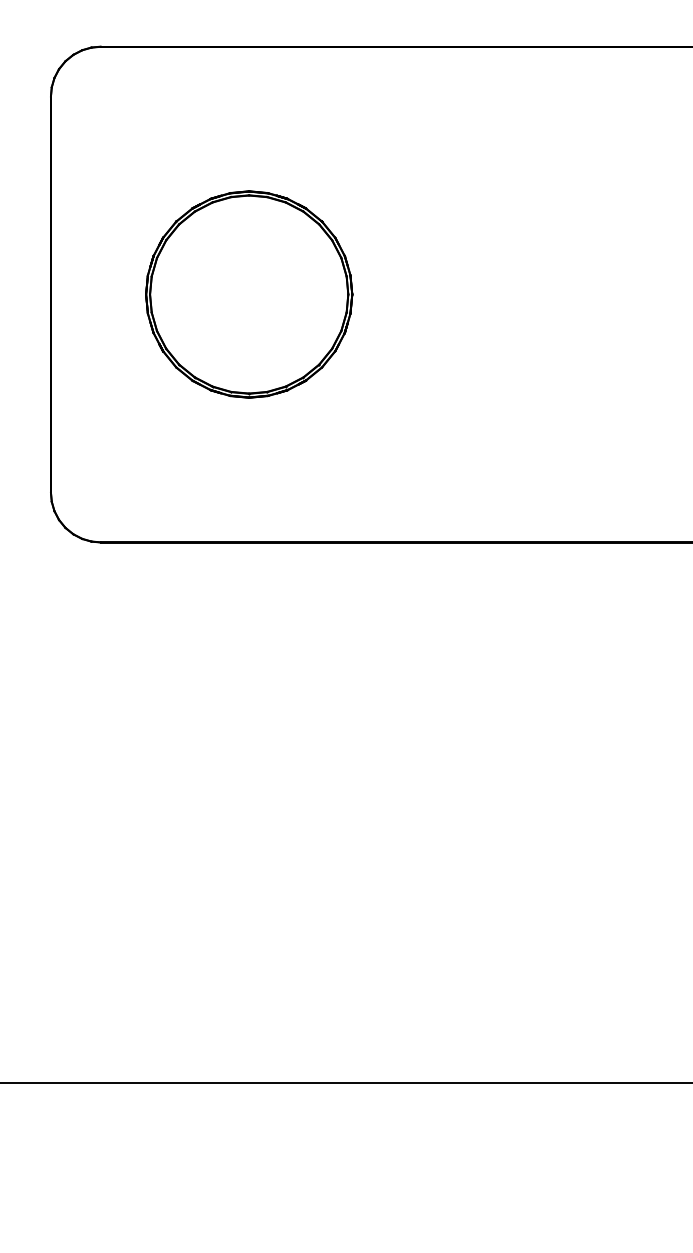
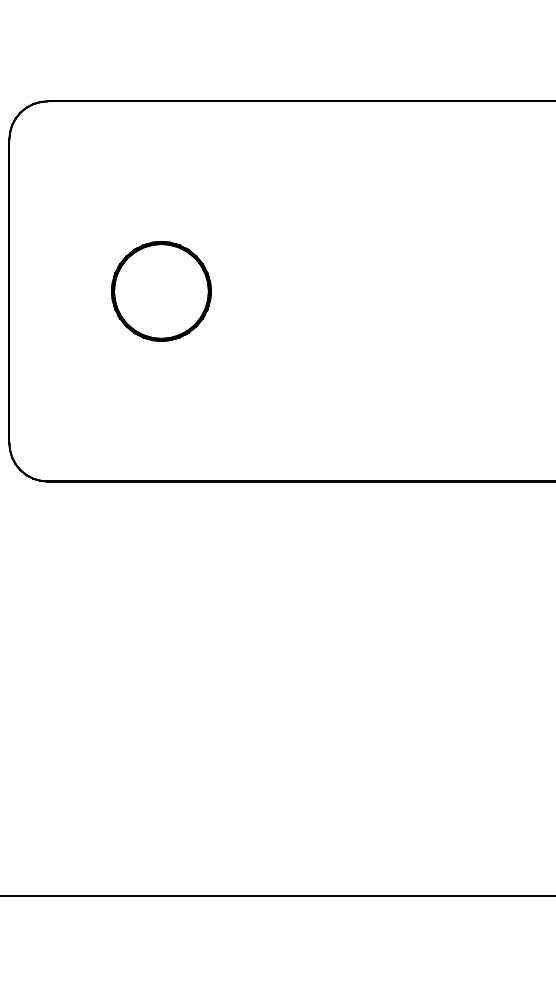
part: (249, 294) -> (161, 291), size x0.62

